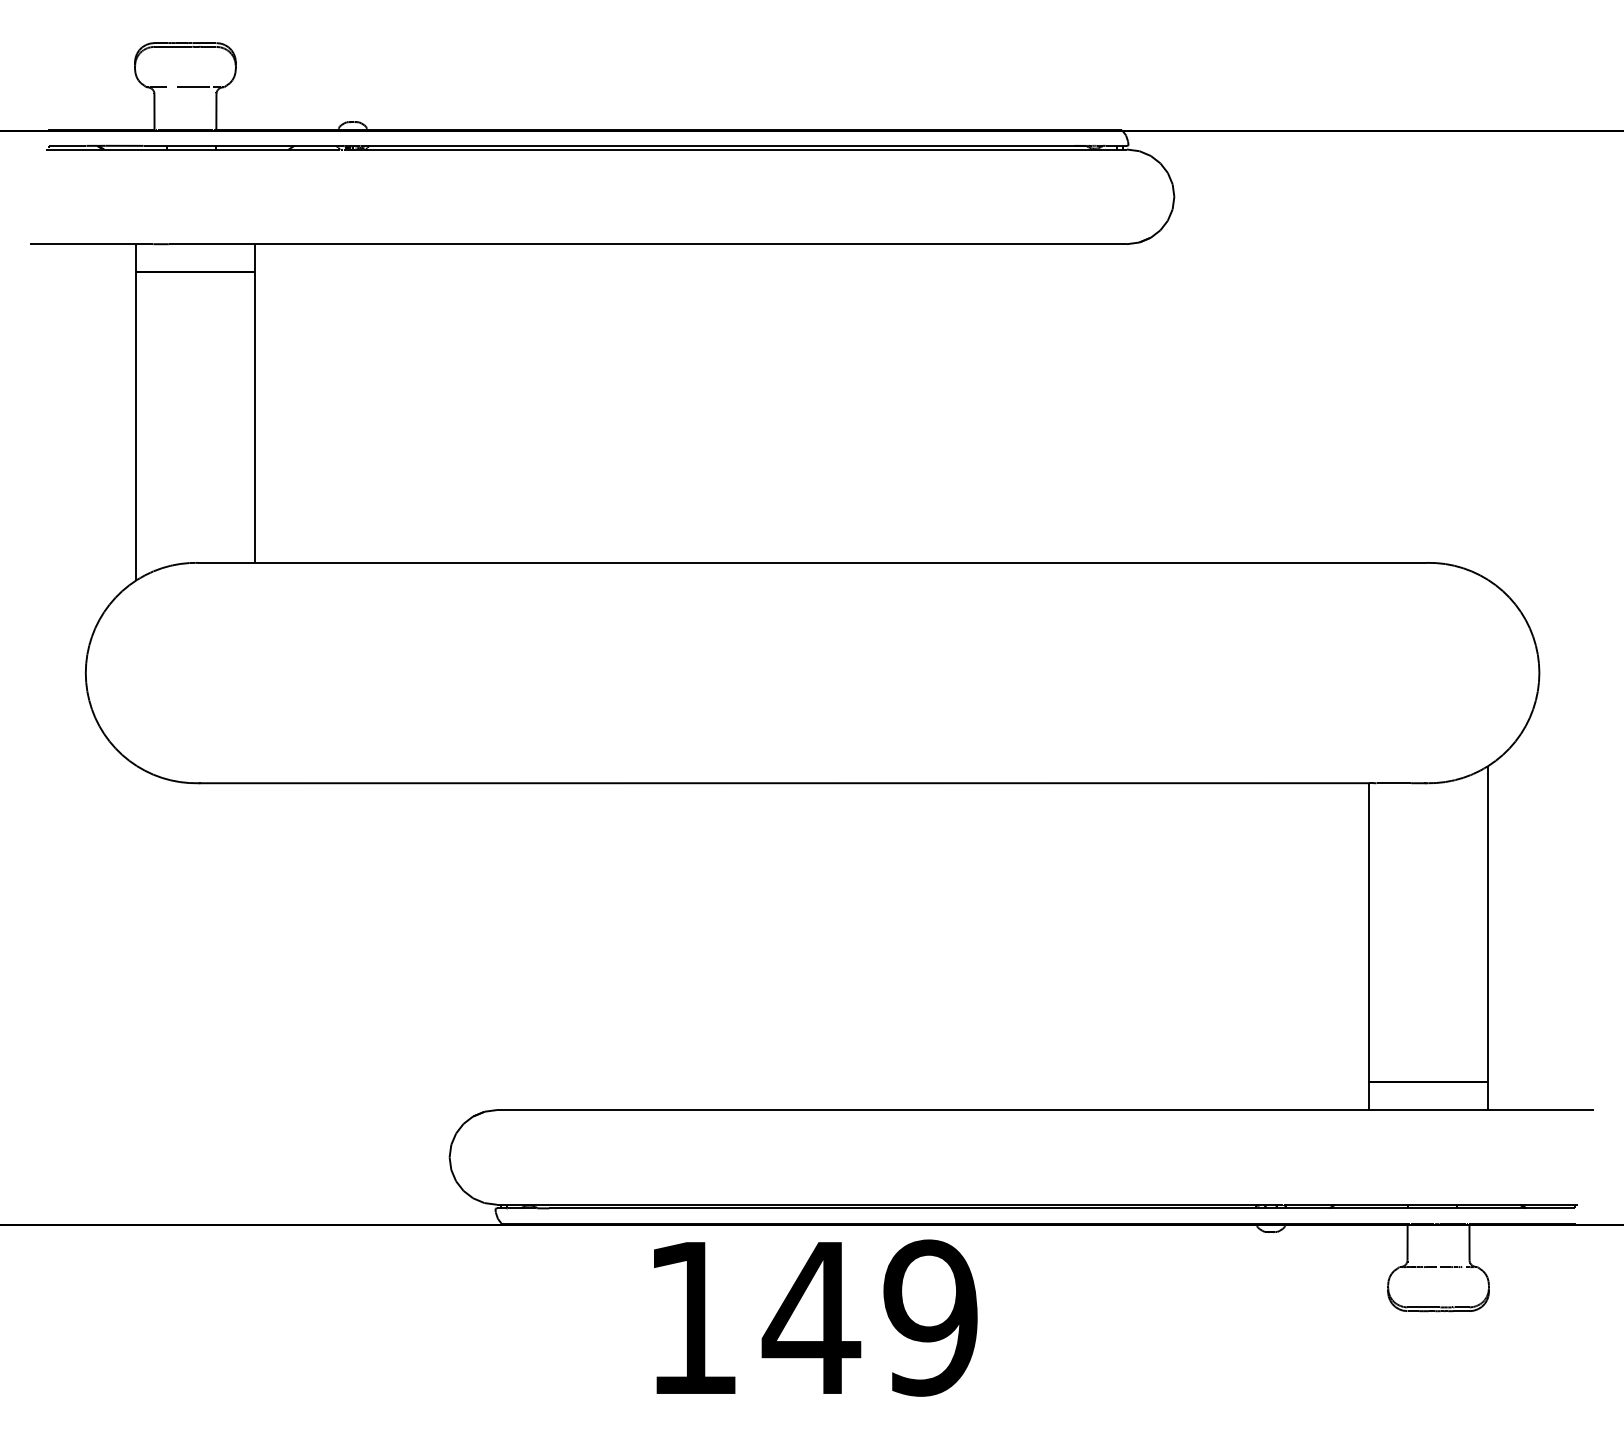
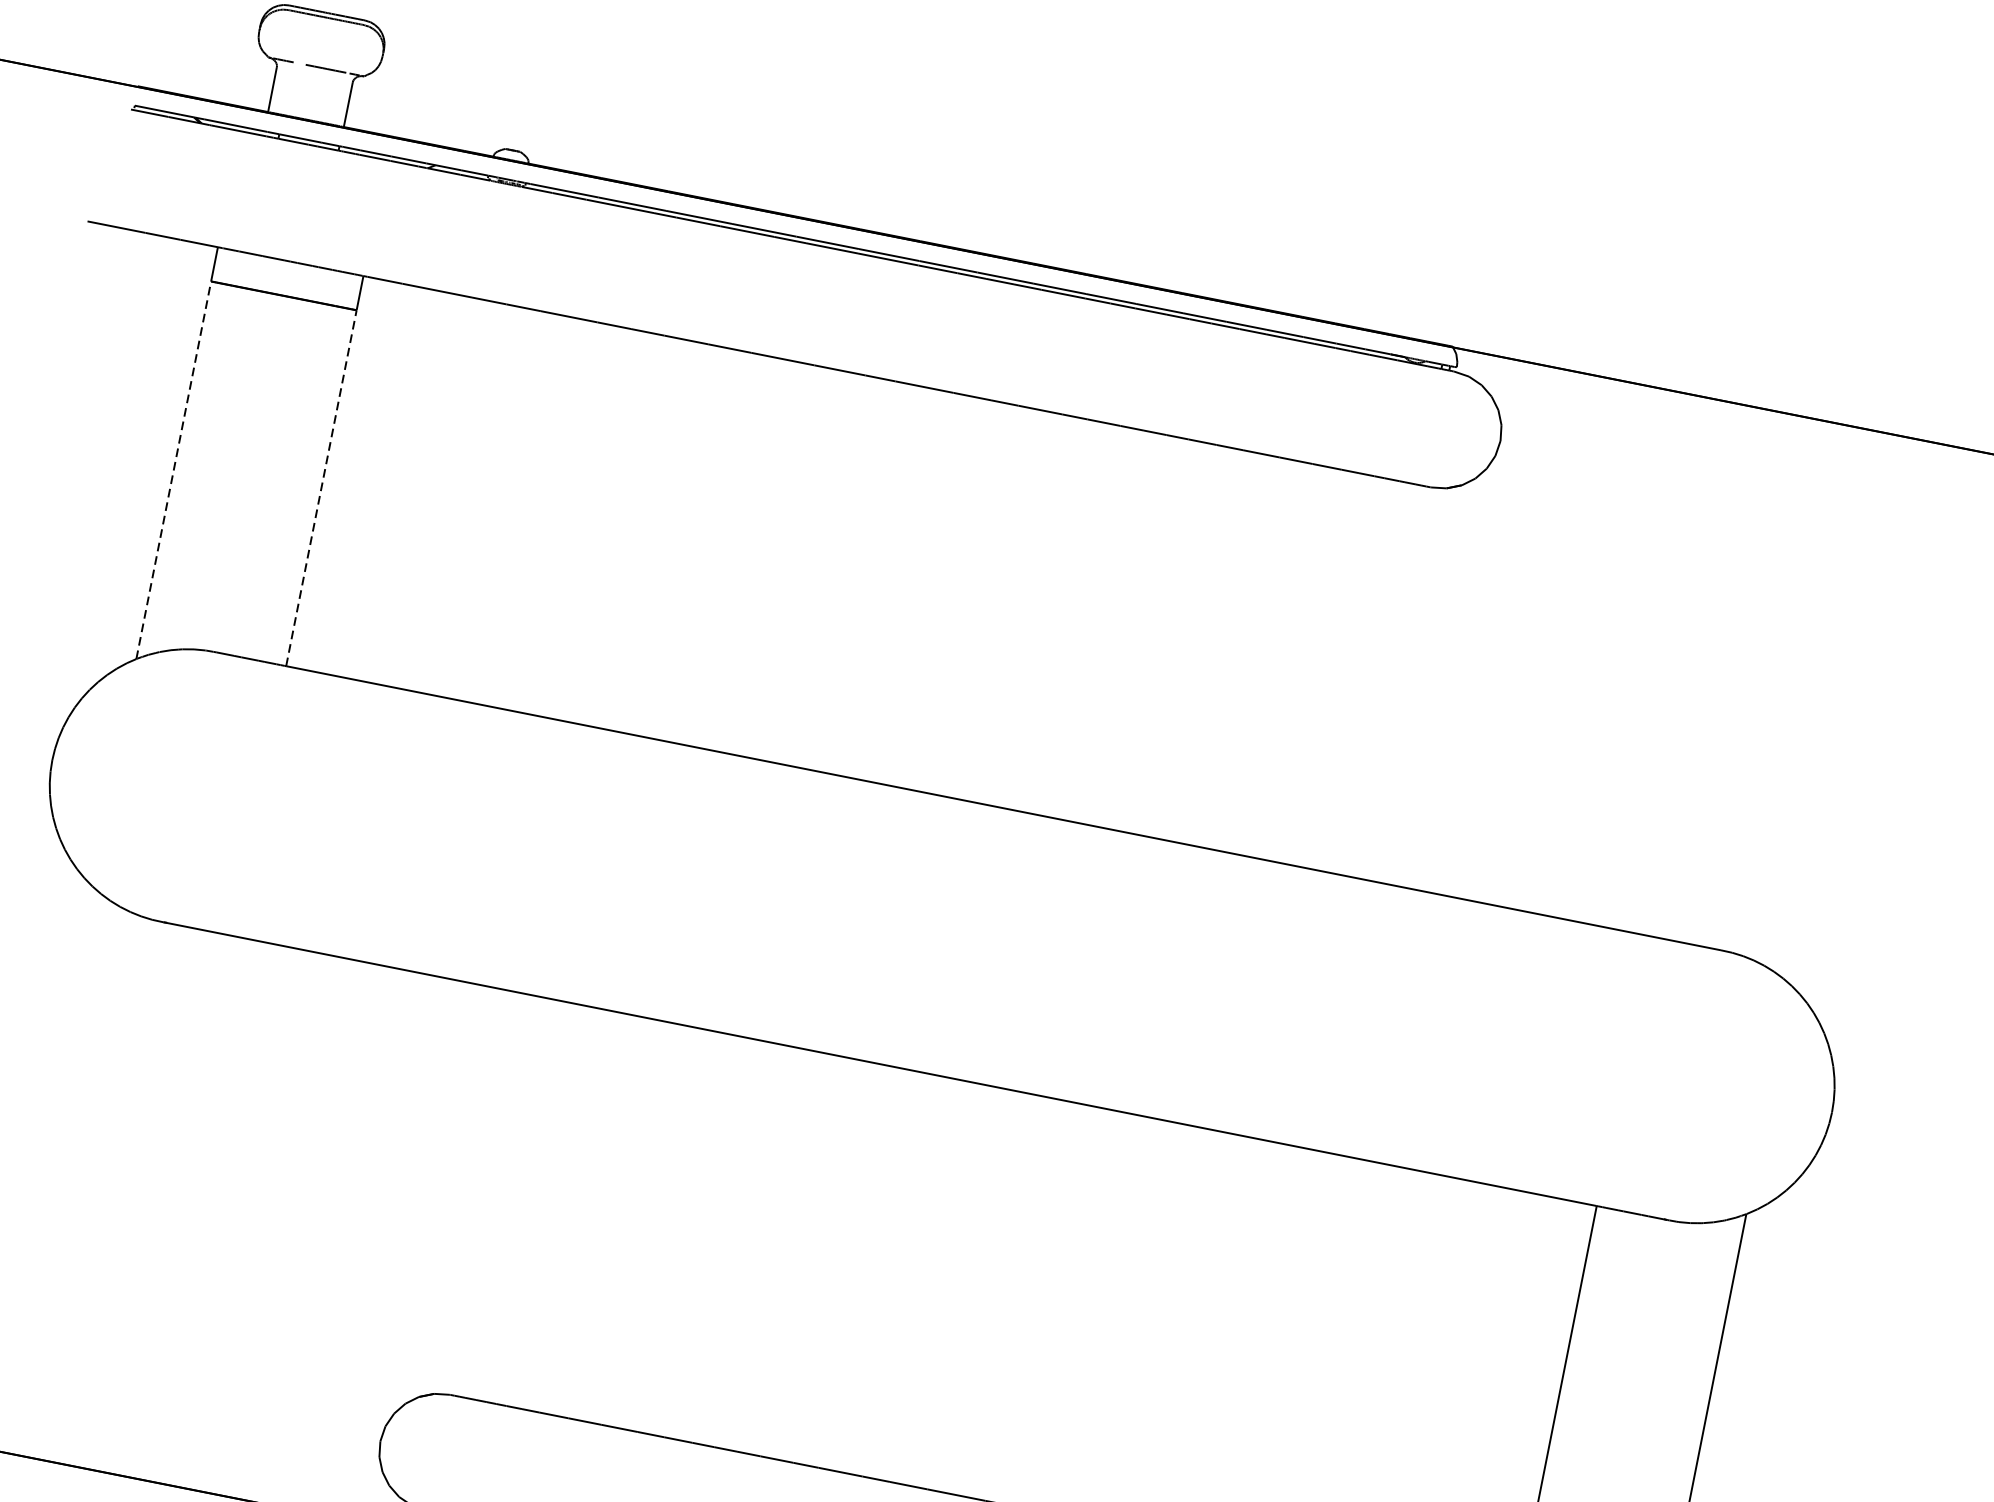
line: (254, 417) -> (320, 488), solid -> dashed
line: (136, 425) -> (174, 469), solid -> dashed

